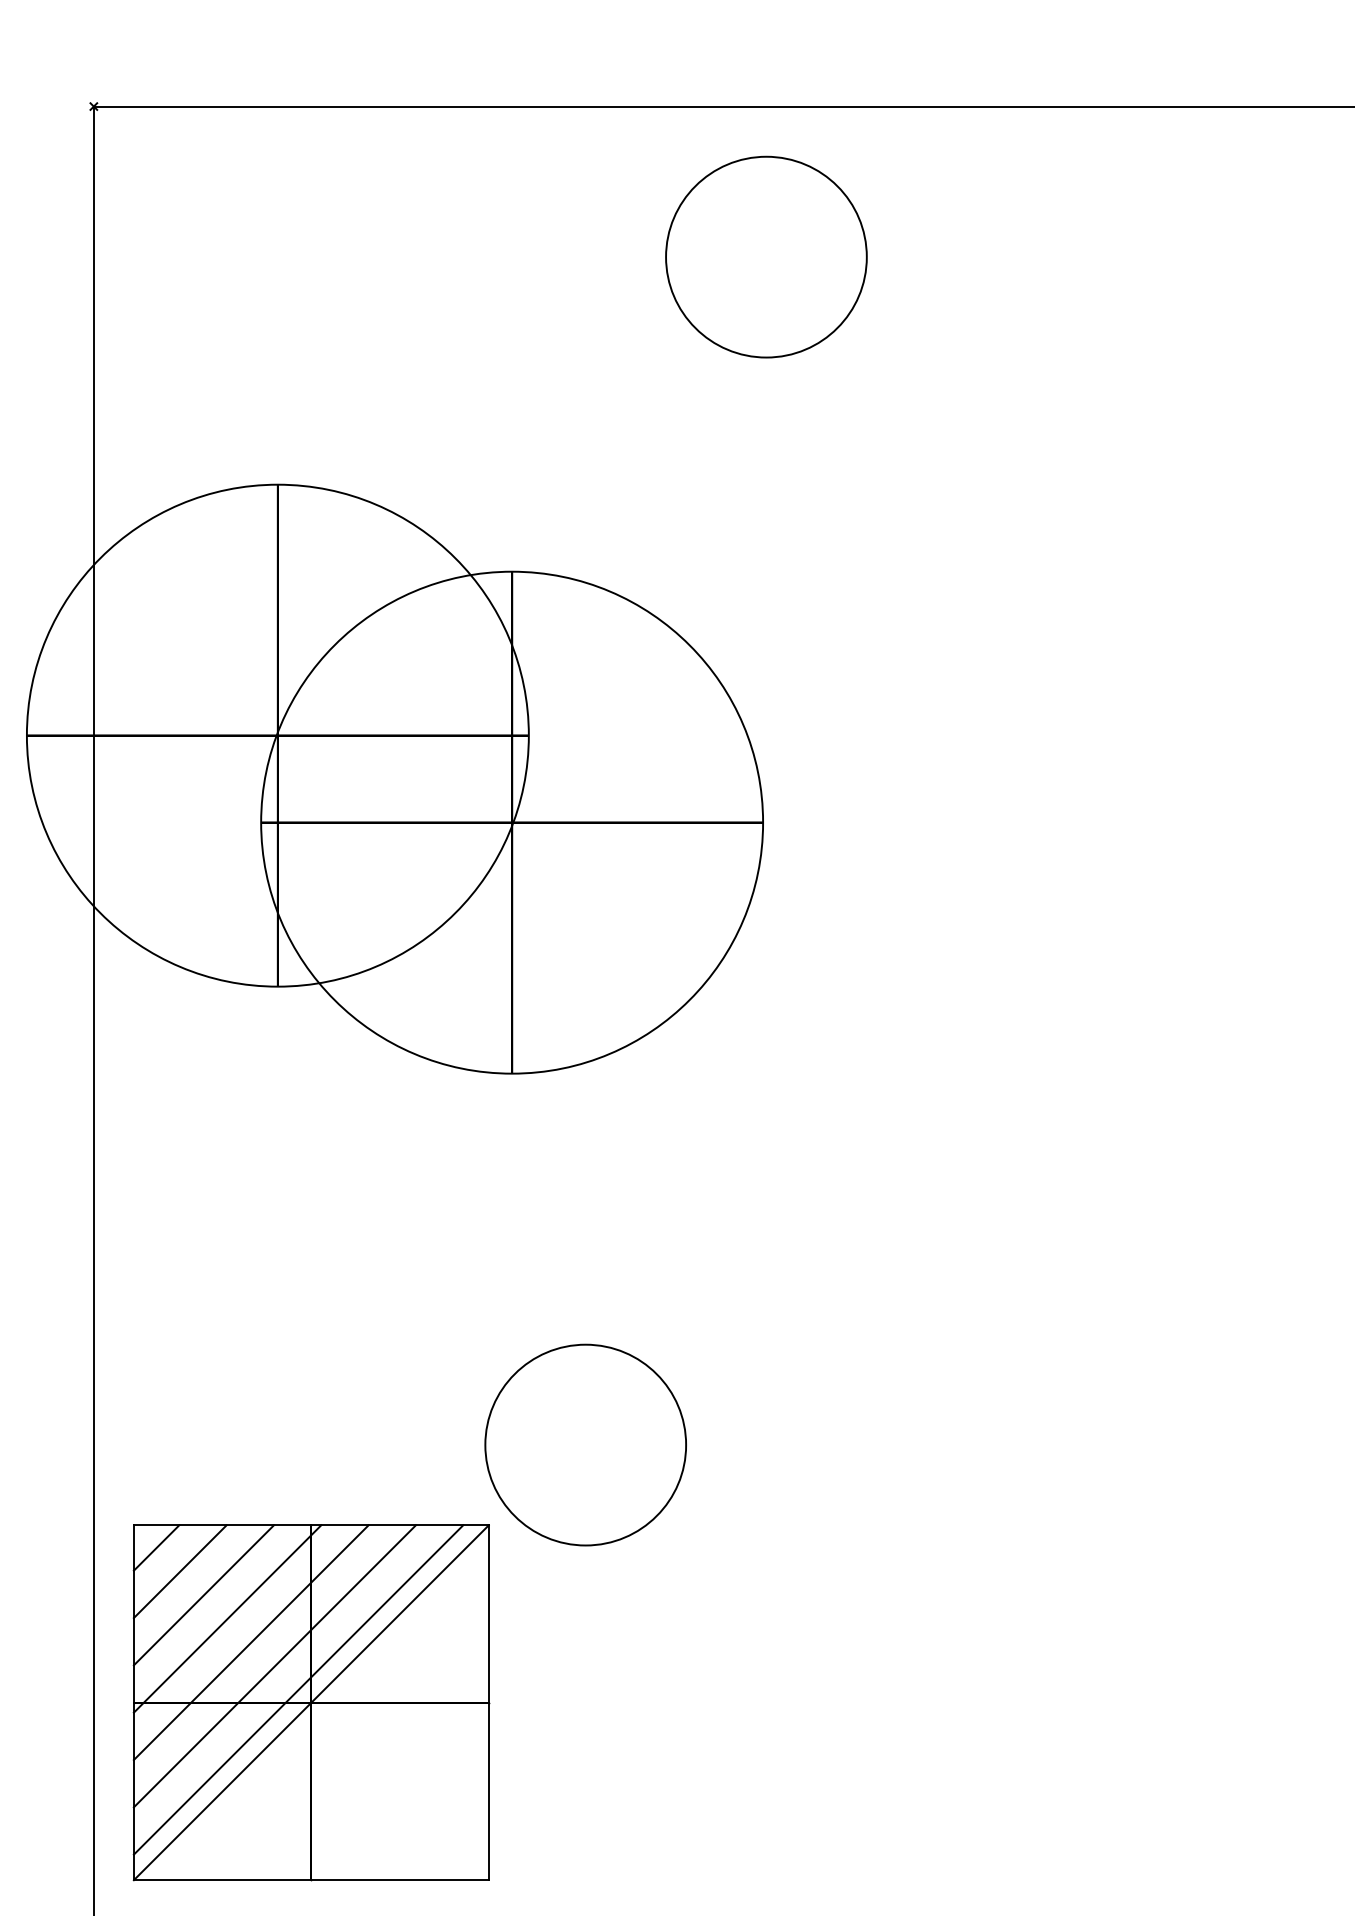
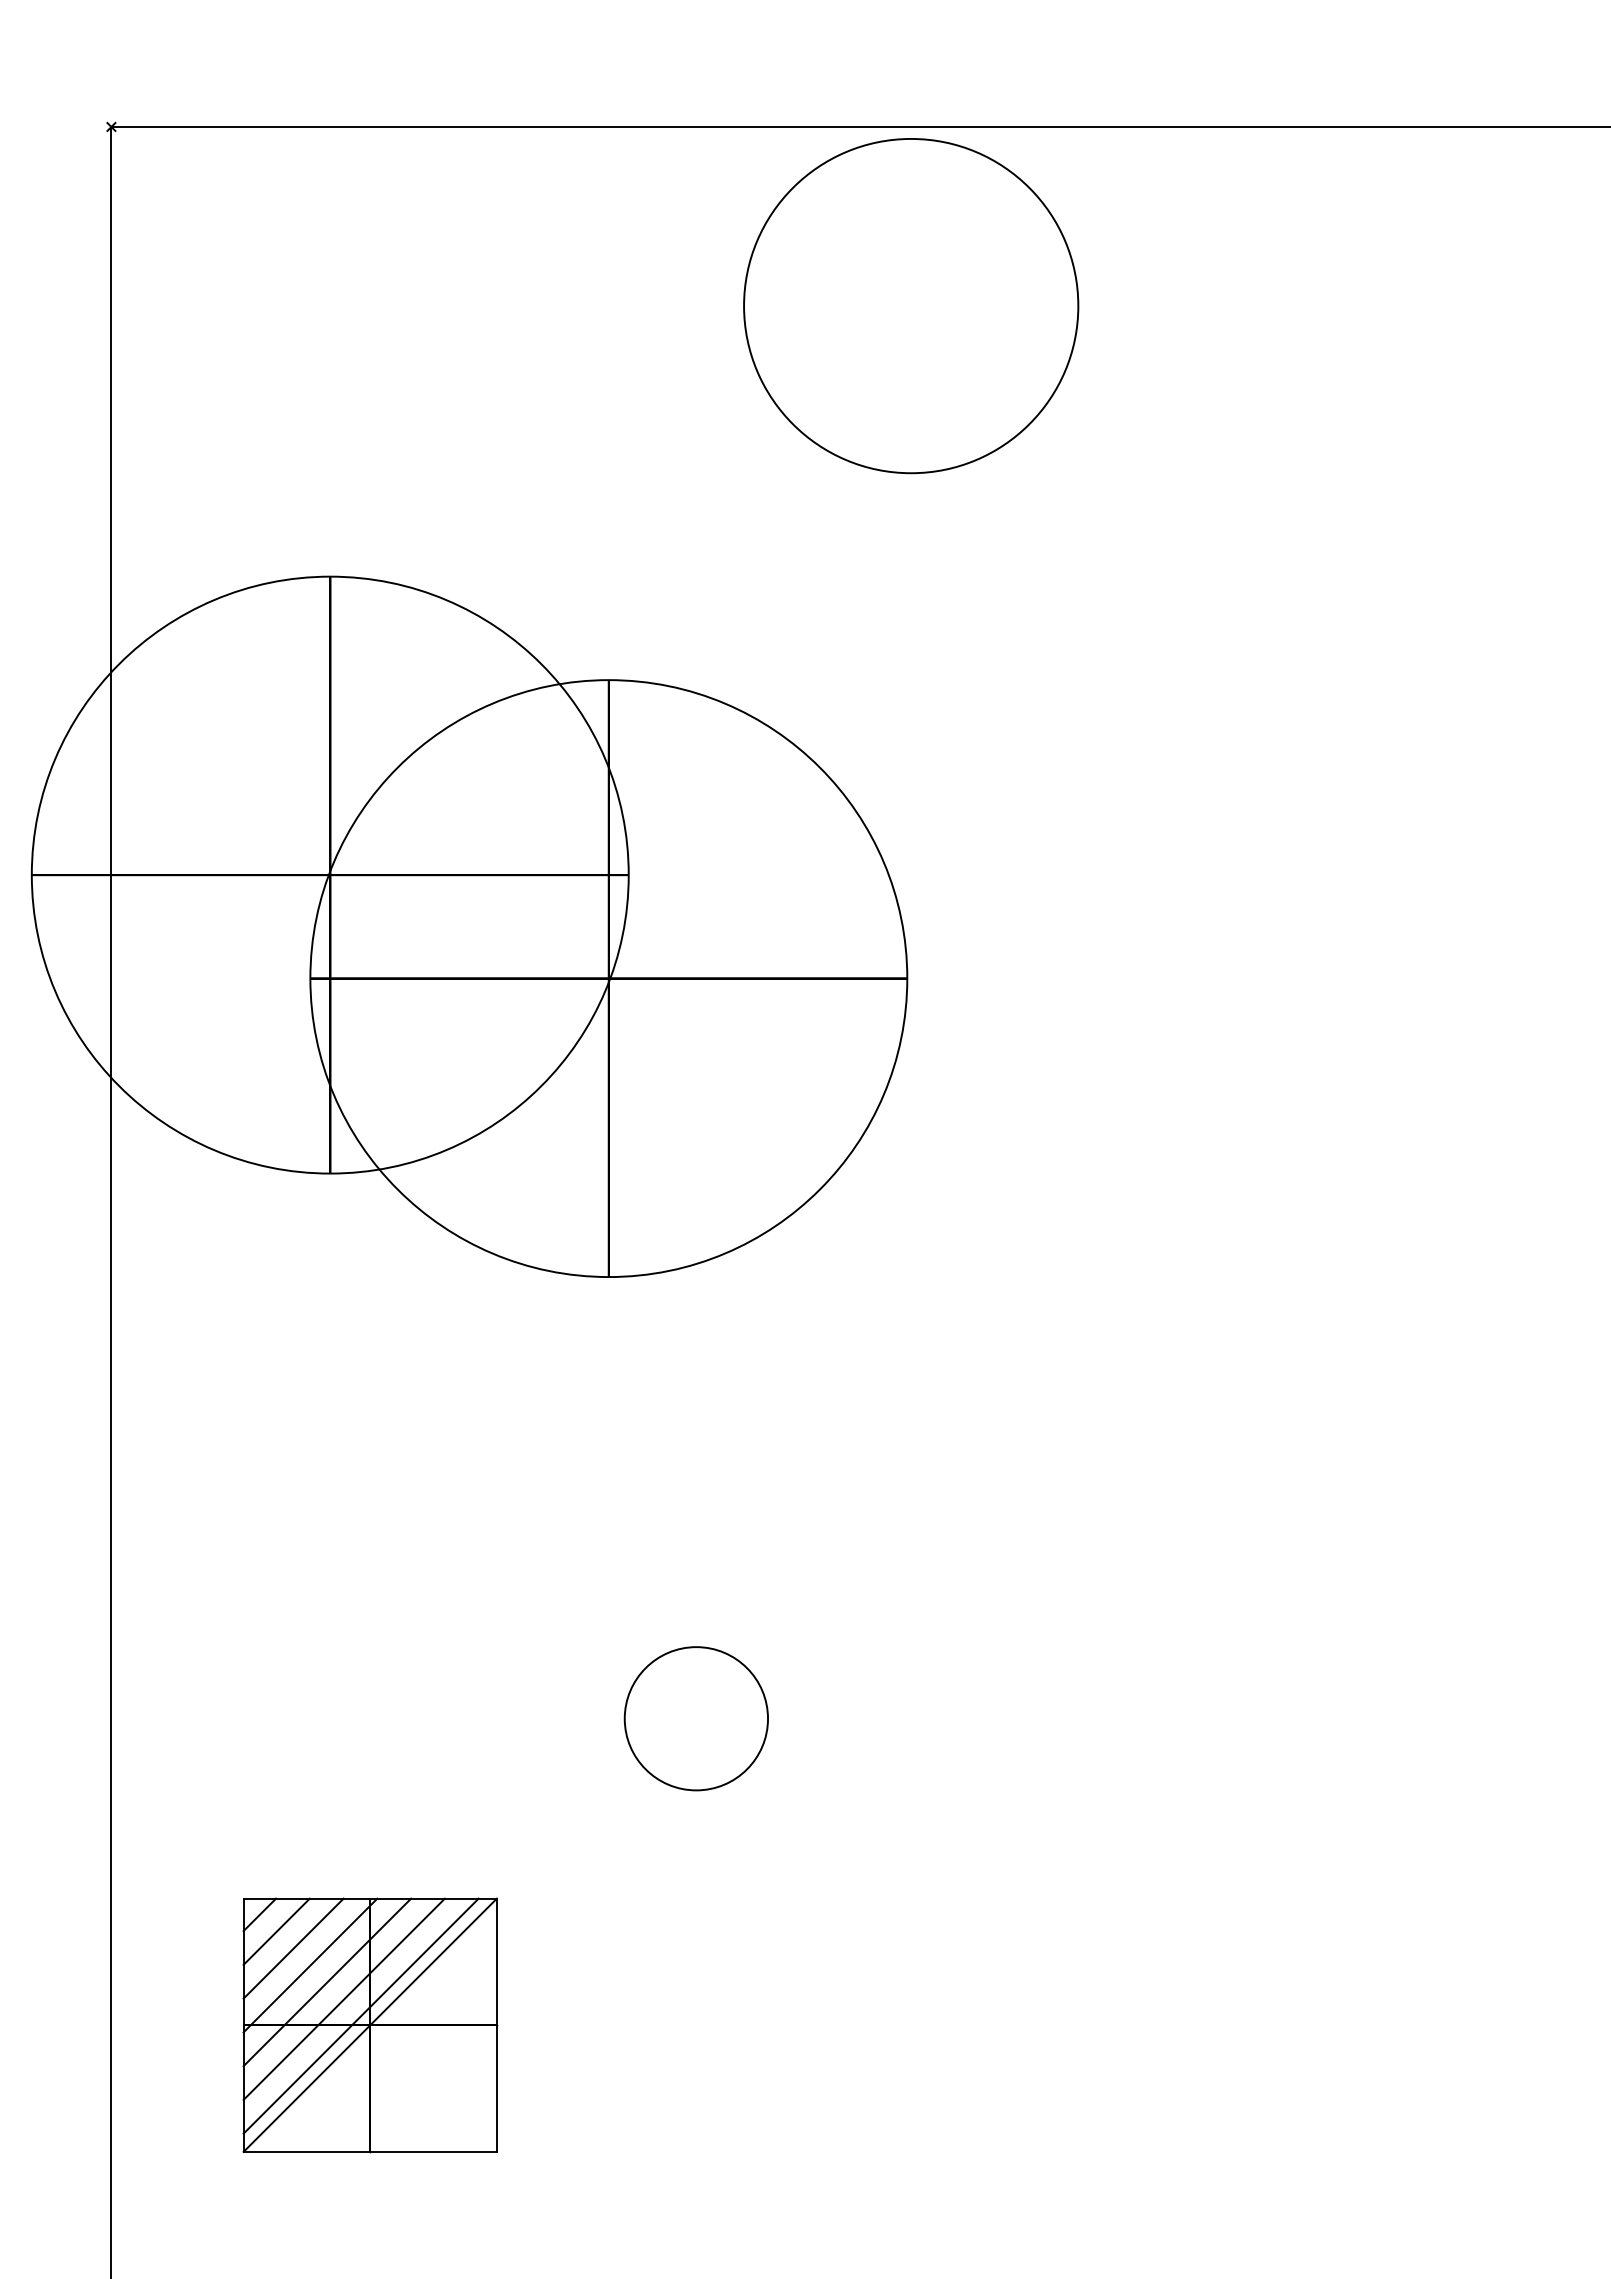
circle: (766, 256) -> (911, 305), size x1.4
circle: (585, 1444) -> (696, 1718), size x0.6
part: (311, 1703) -> (370, 2025), size x0.6

